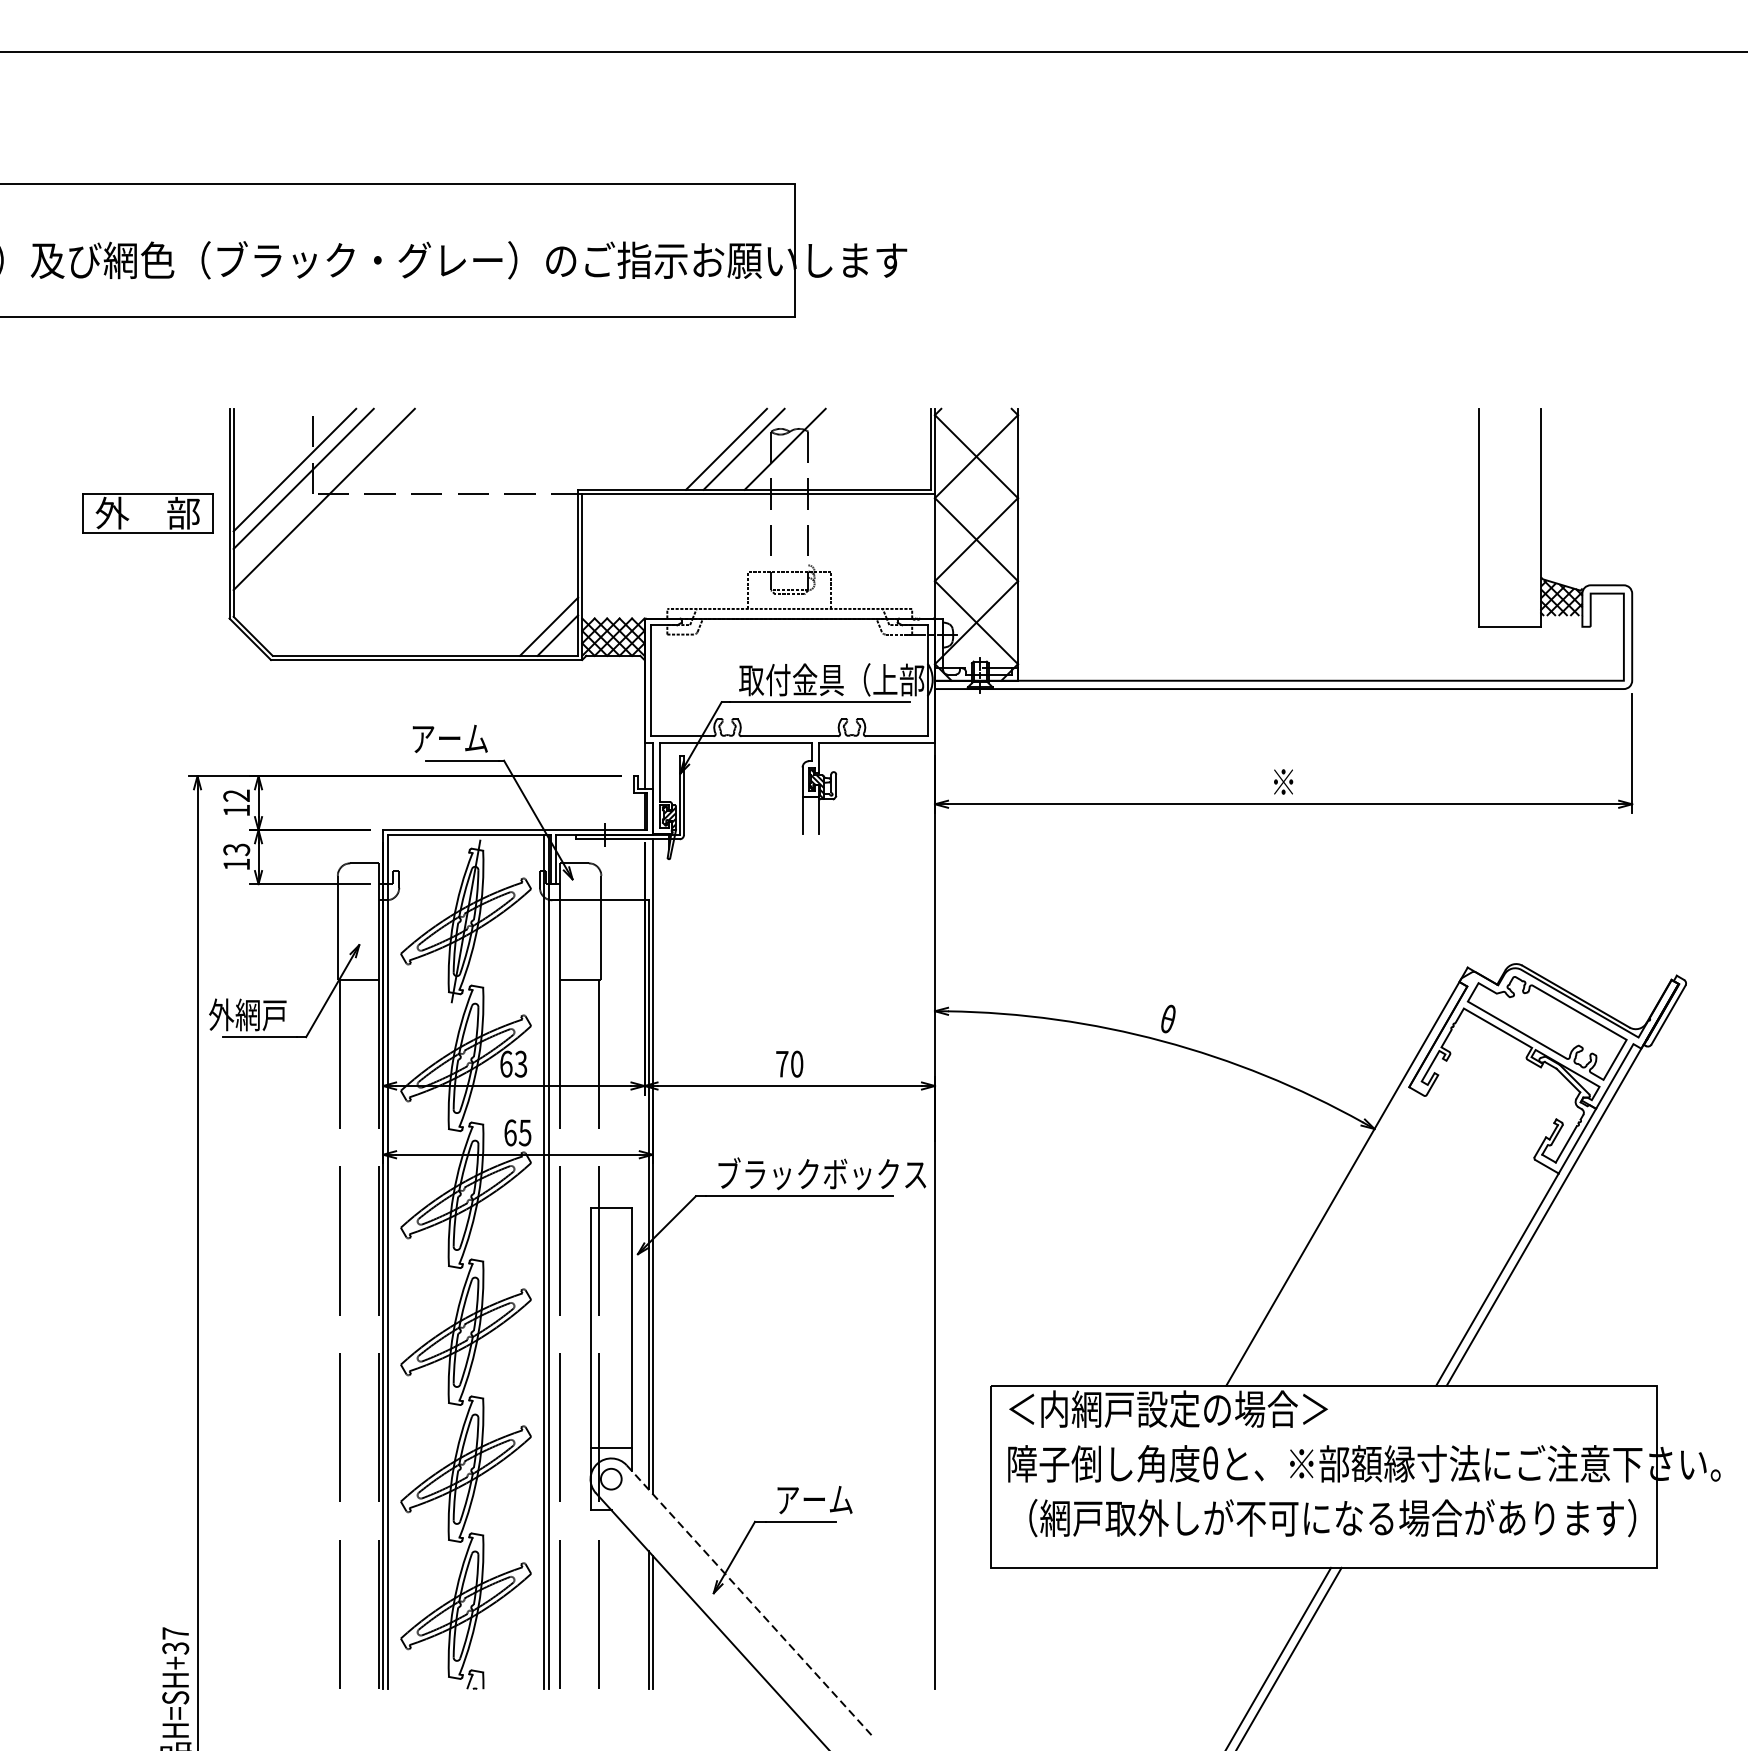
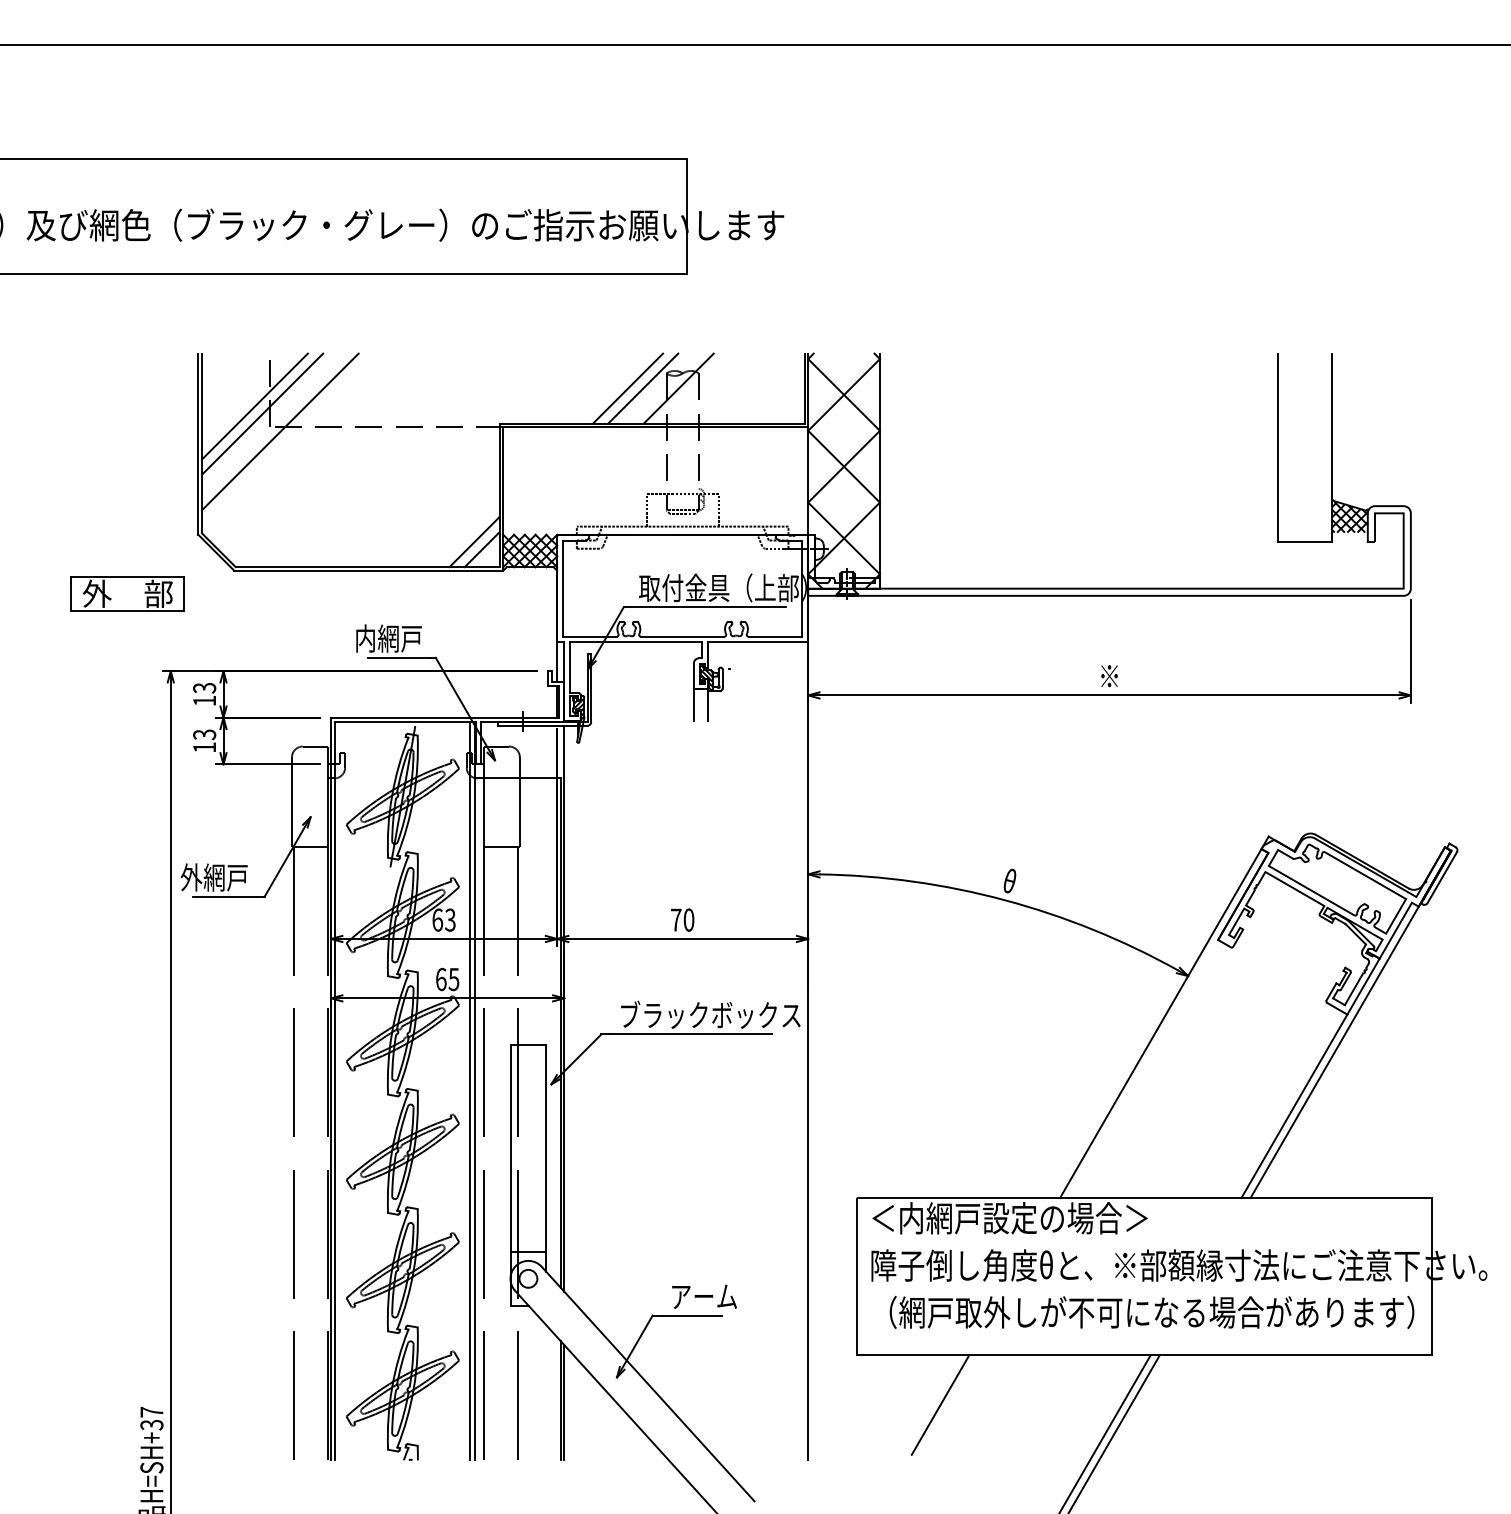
part: (147, 512) -> (127, 593), moved
text: (449, 738) -> (388, 638), アーム -> 内網戸
text: (236, 795) -> (204, 687), 12 -> 13
line: (750, 1601) -> (648, 1384), dashed -> solid
line: (1088, 1624) -> (940, 1404), added

